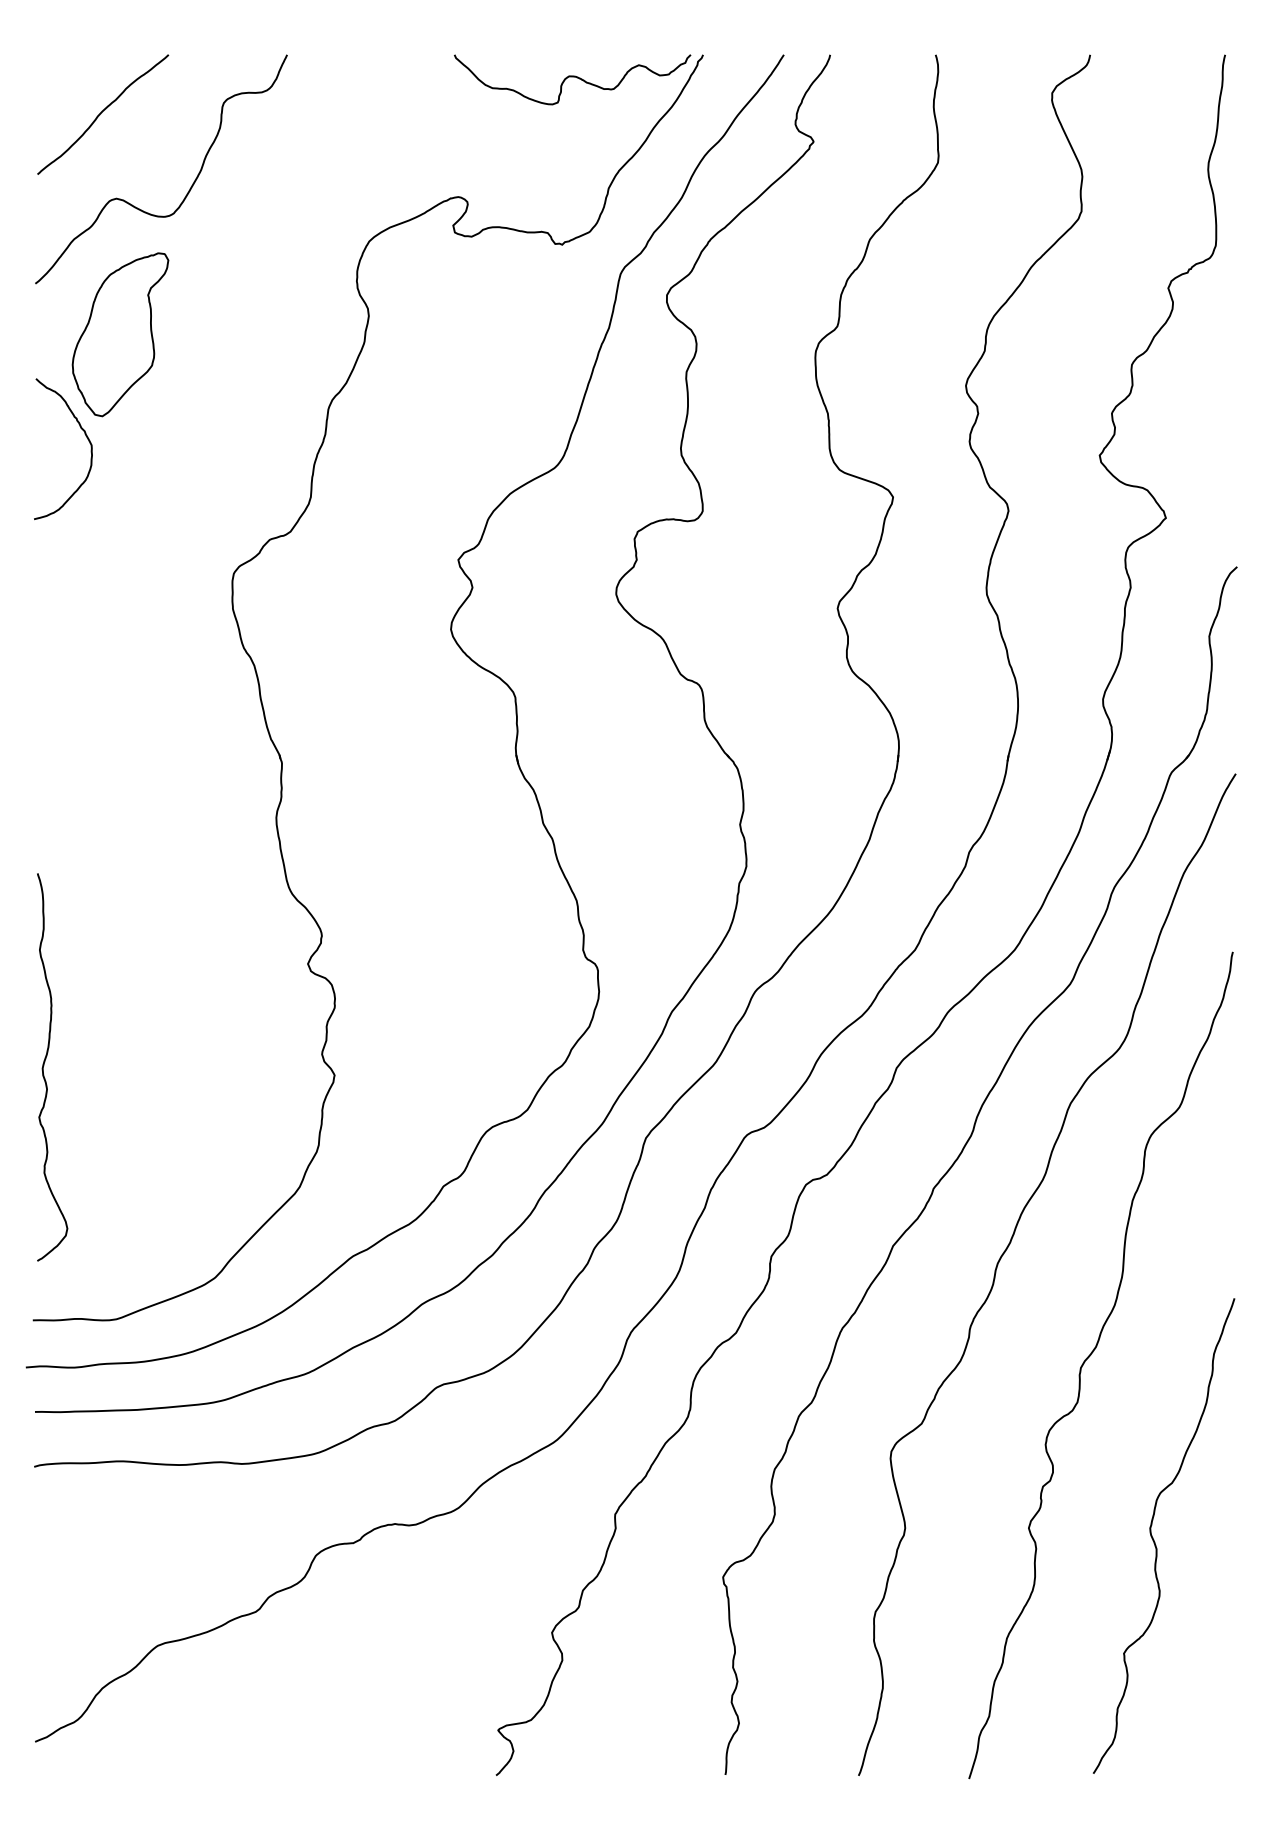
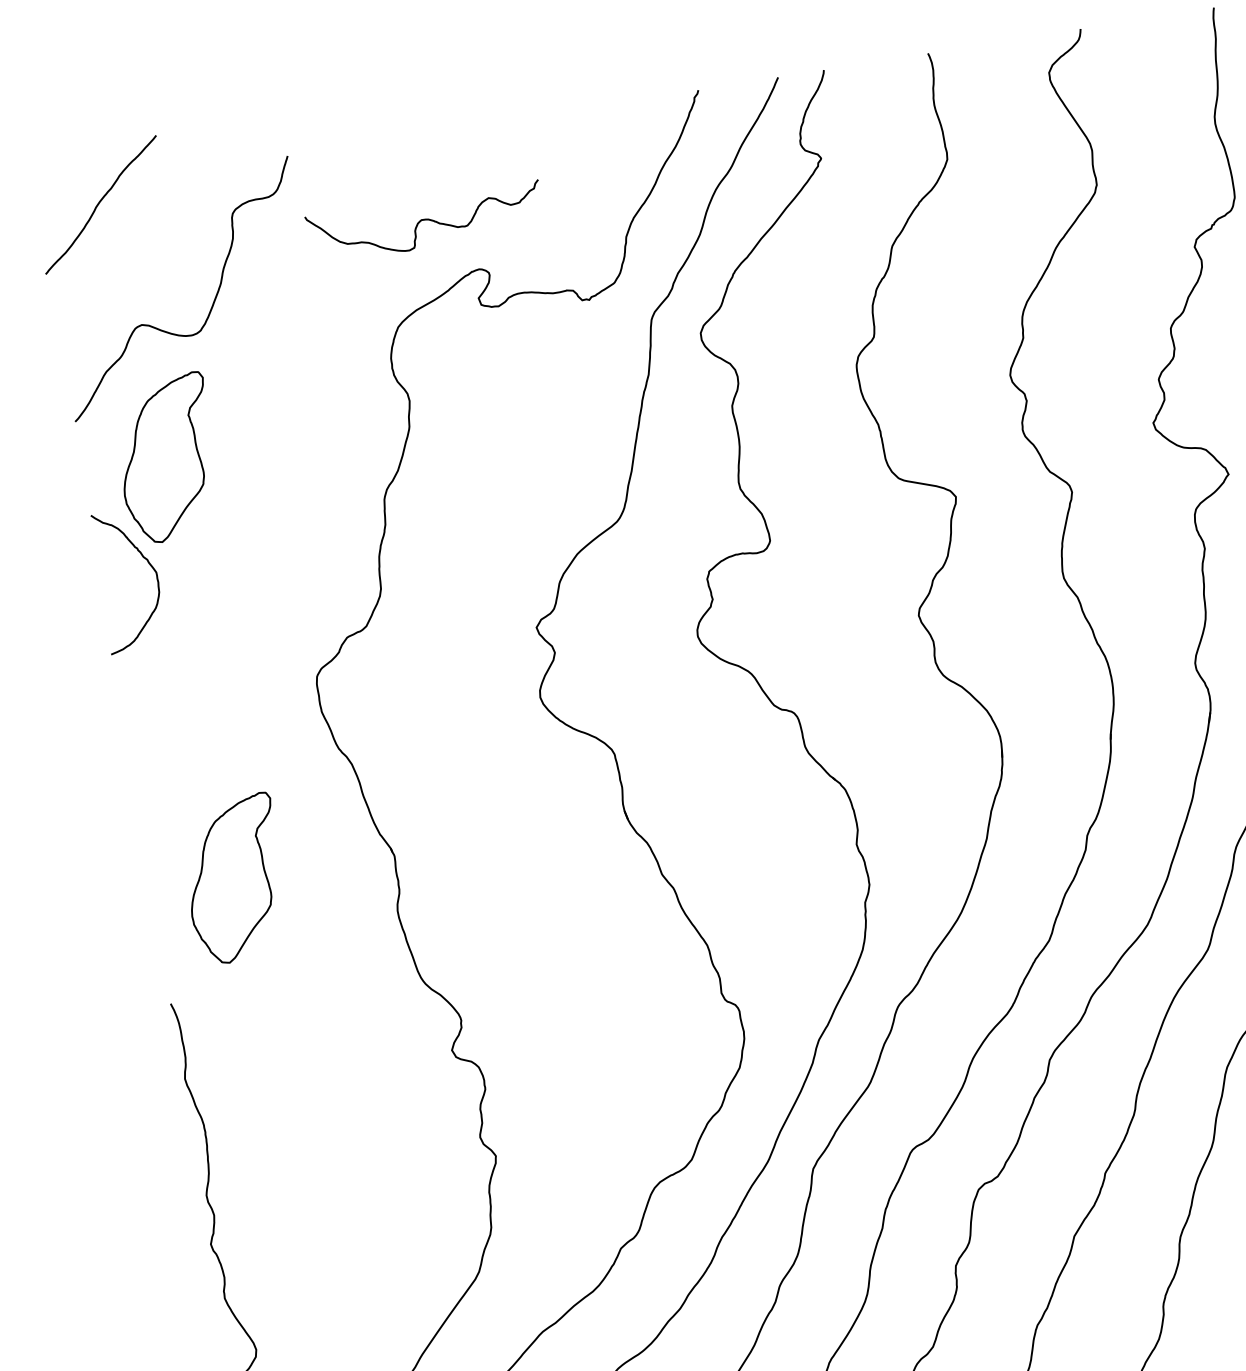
curve: (572, 77) -> (424, 220), moved
curve: (102, 112) -> (100, 202), moved
part: (120, 760) -> (234, 879), added

